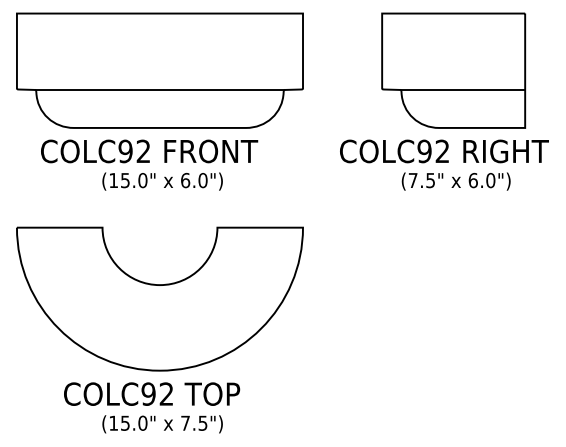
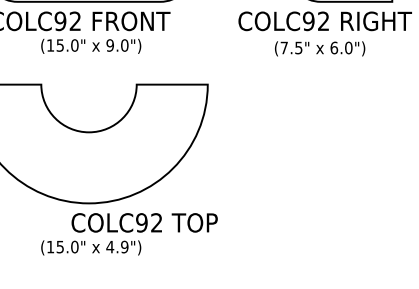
text: (185, 180) -> (110, 45), 6.0") -> 9.0")
text: (455, 181) -> (319, 48), moved
text: (152, 393) -> (145, 222), moved
text: (193, 422) -> (116, 246), 7.5") -> 4.9")

